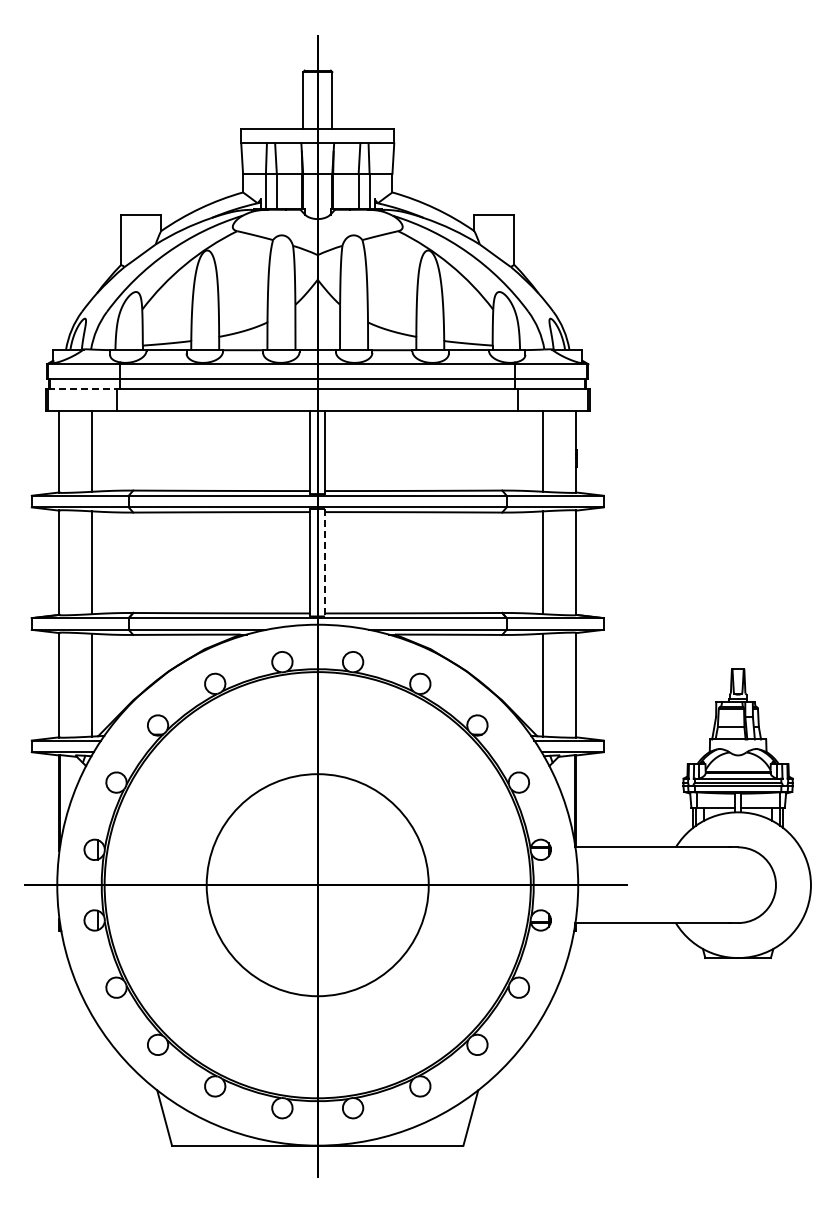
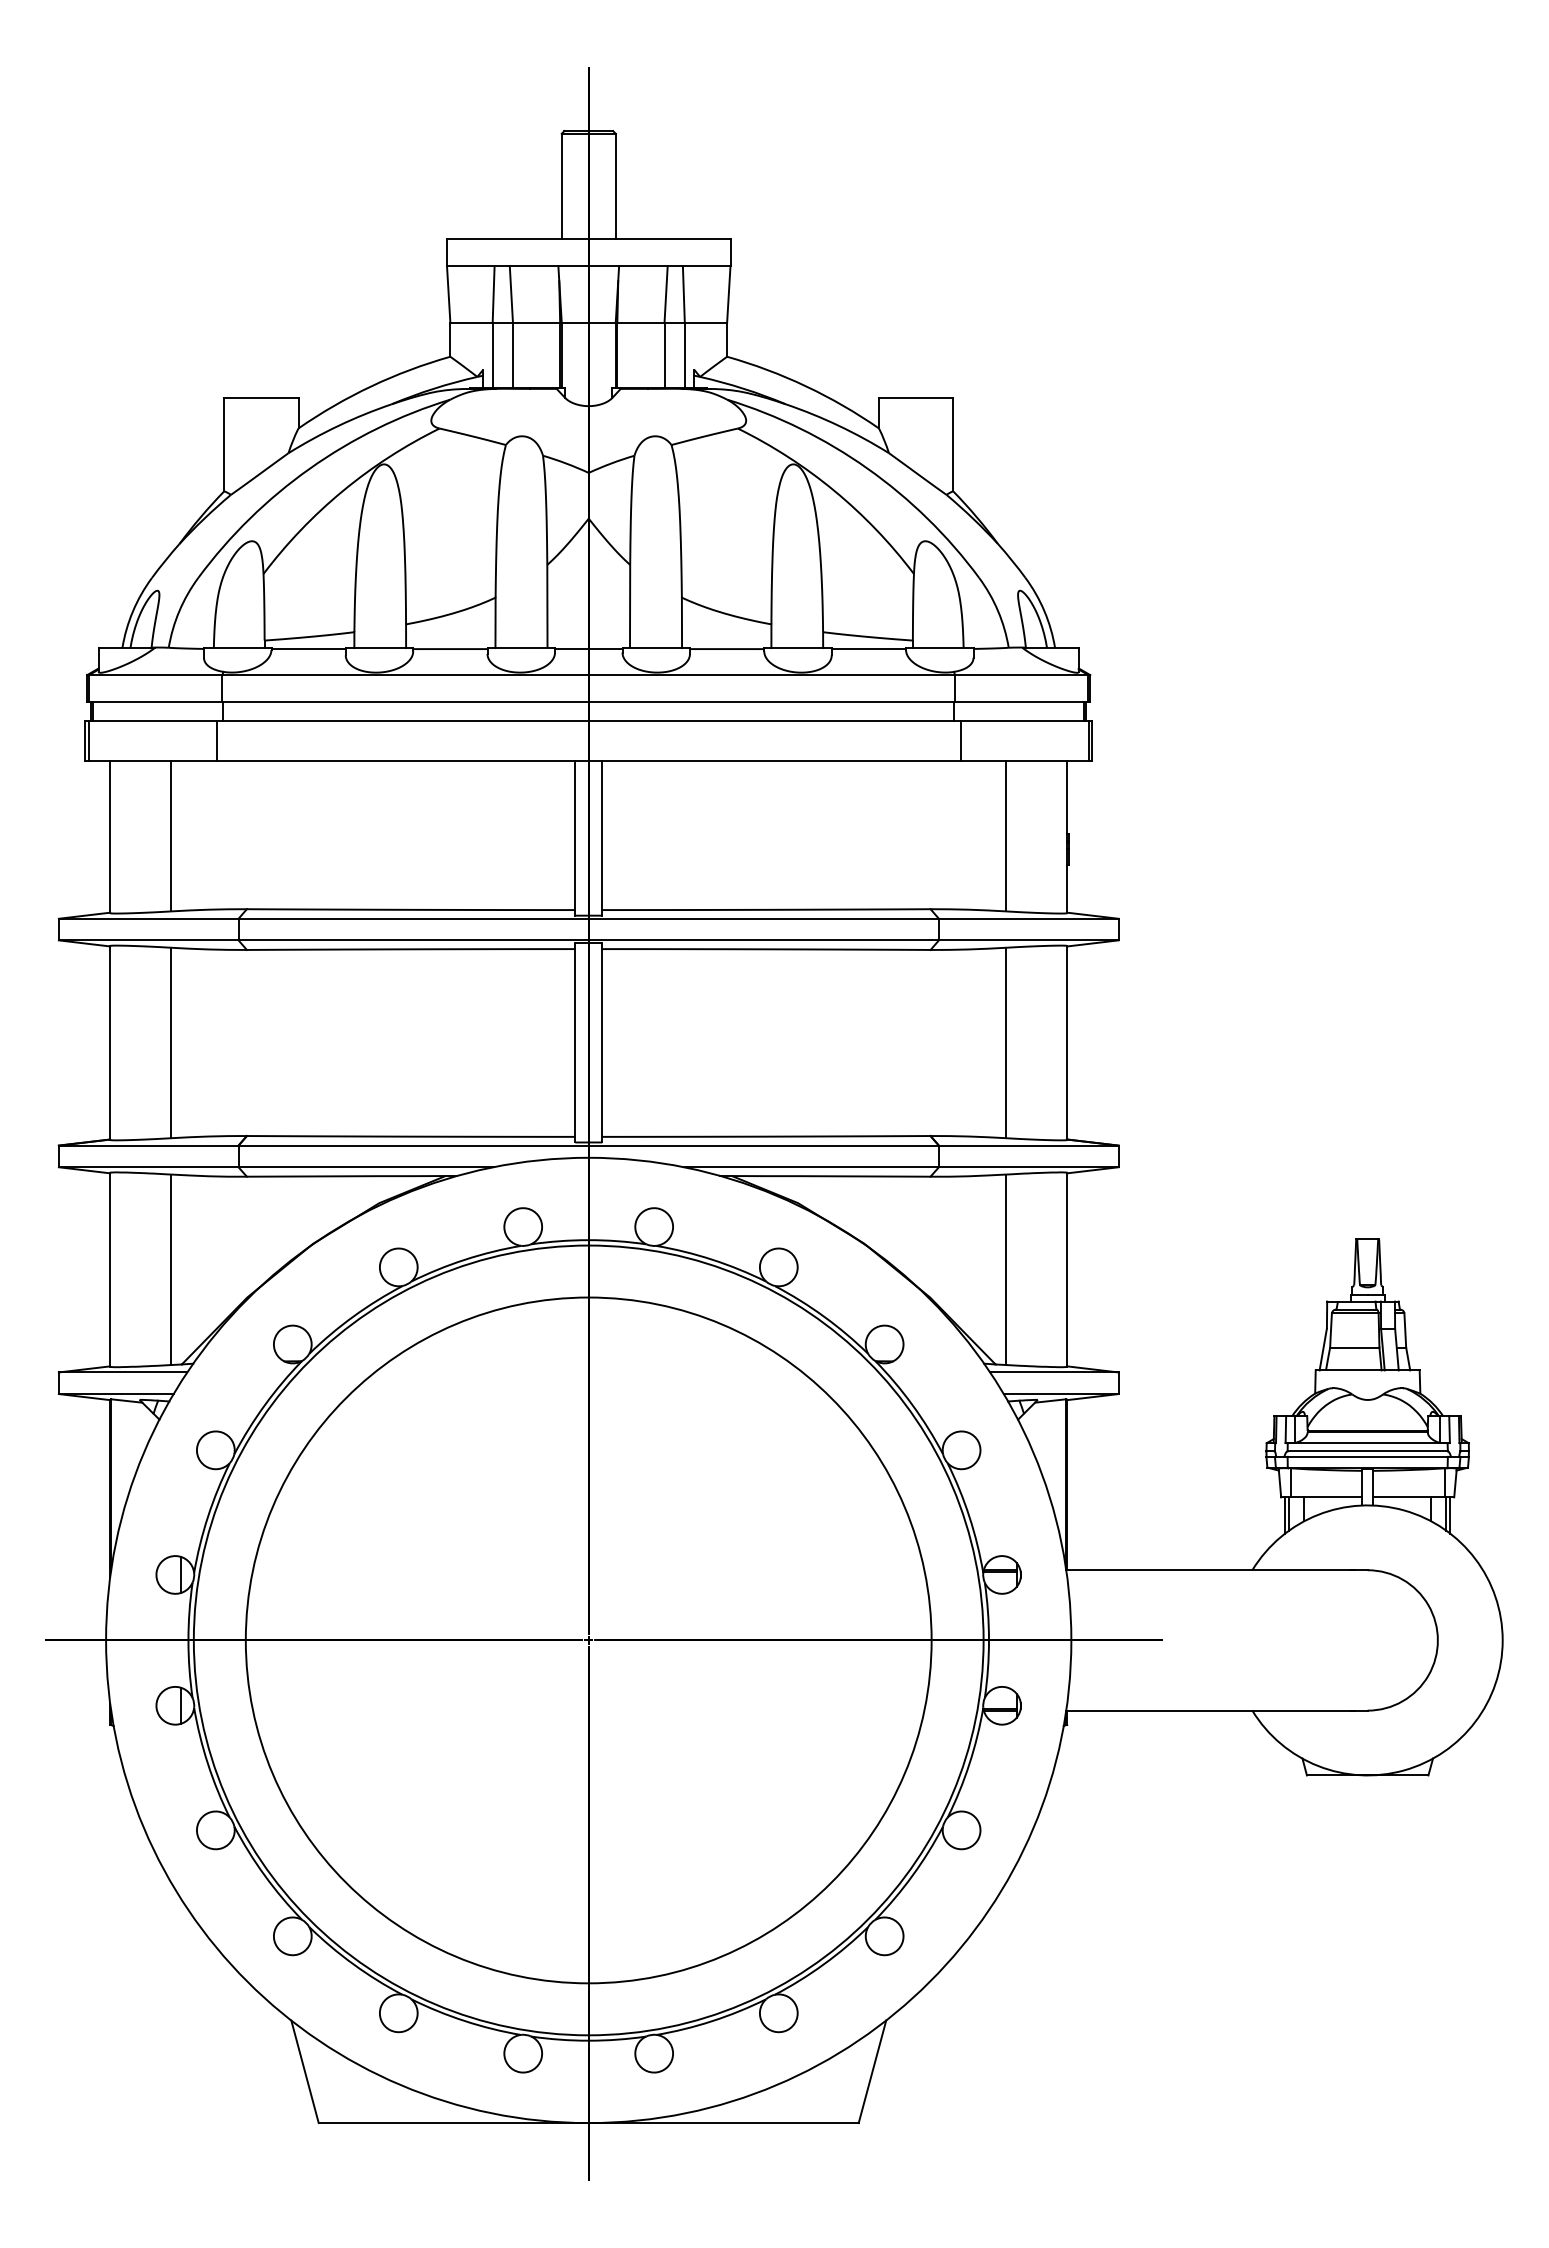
line: (82, 389) -> (152, 721), dashed -> solid
line: (325, 562) -> (603, 1042), dashed -> solid
circle: (317, 885) -> (588, 1640), size x1.67

